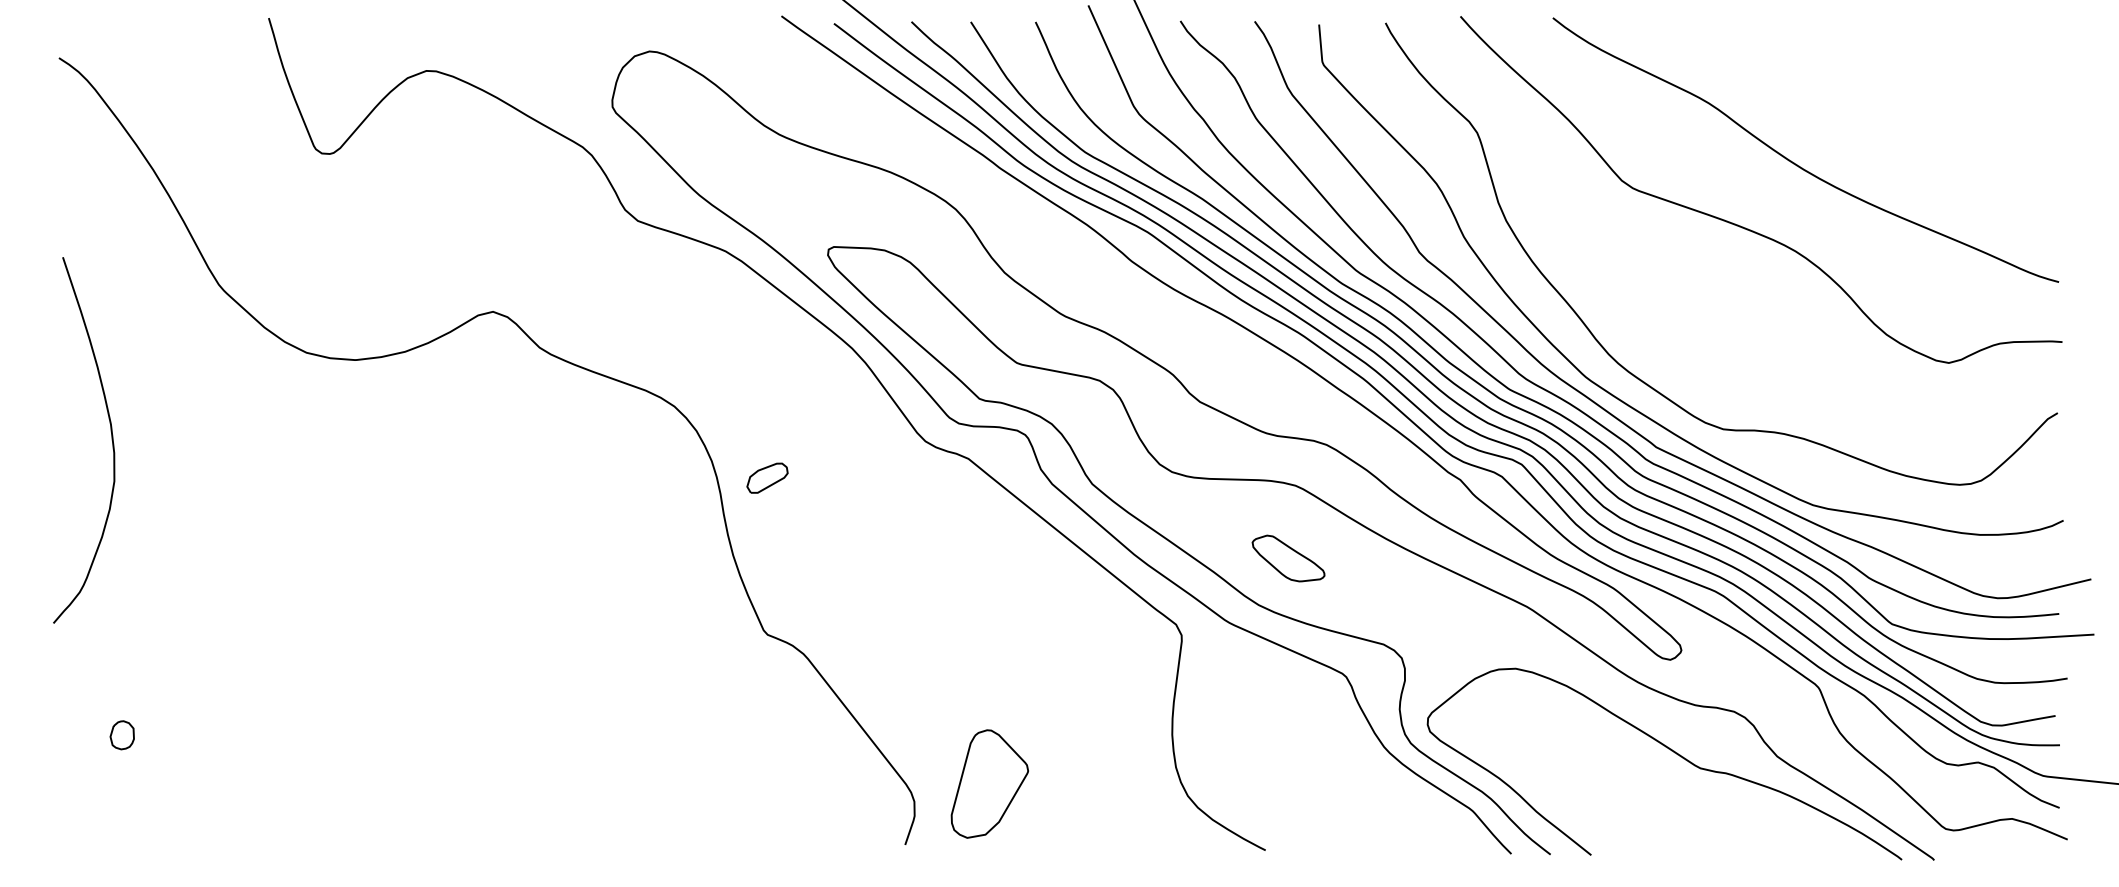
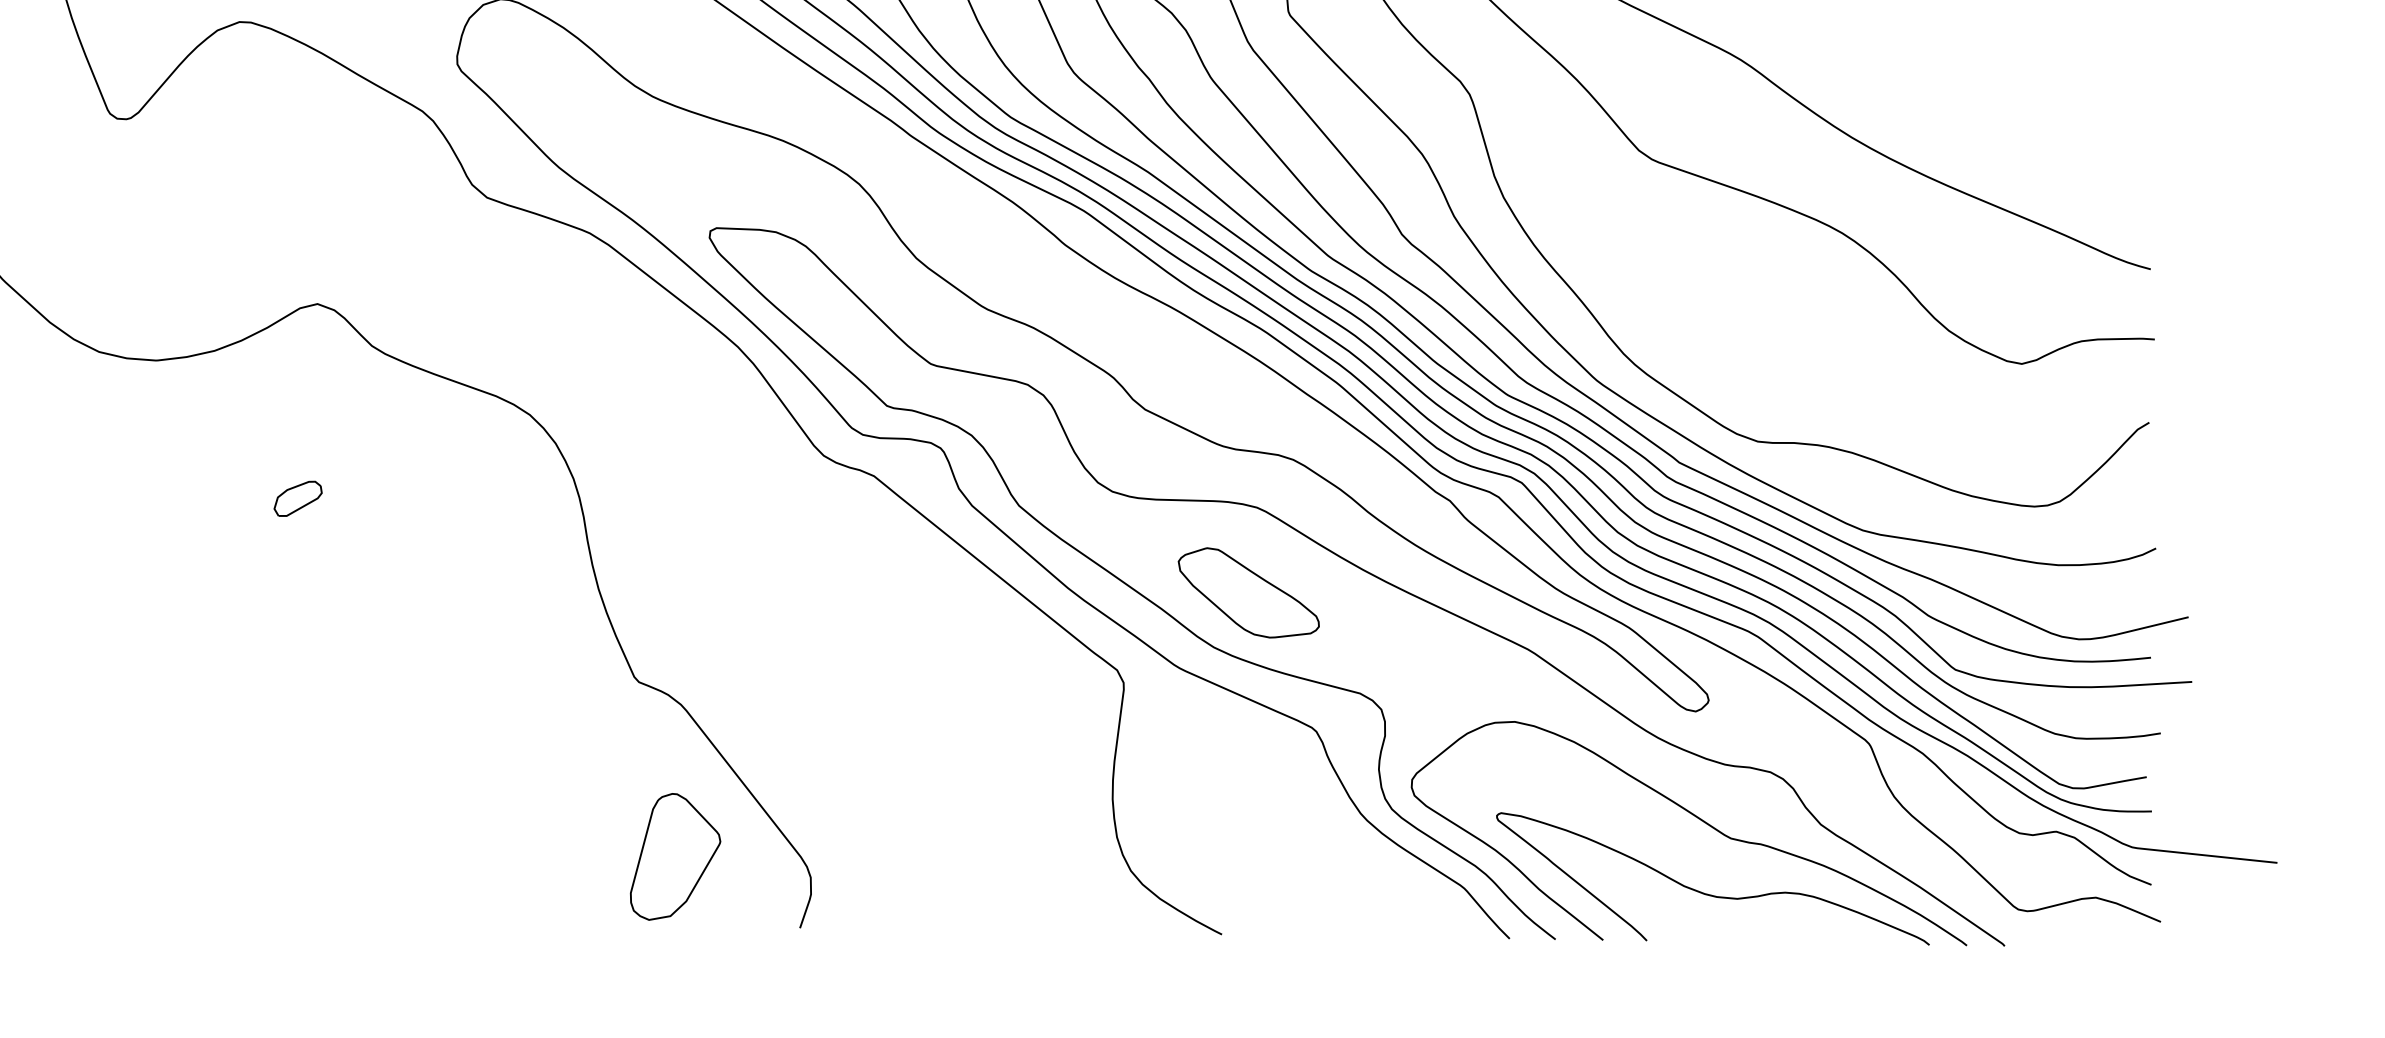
part: (767, 477) -> (298, 498), moved
part: (1288, 558) -> (1248, 592), size x1.67
part: (989, 783) -> (675, 856), moved
curve: (1681, 815) -> (1708, 893), added

